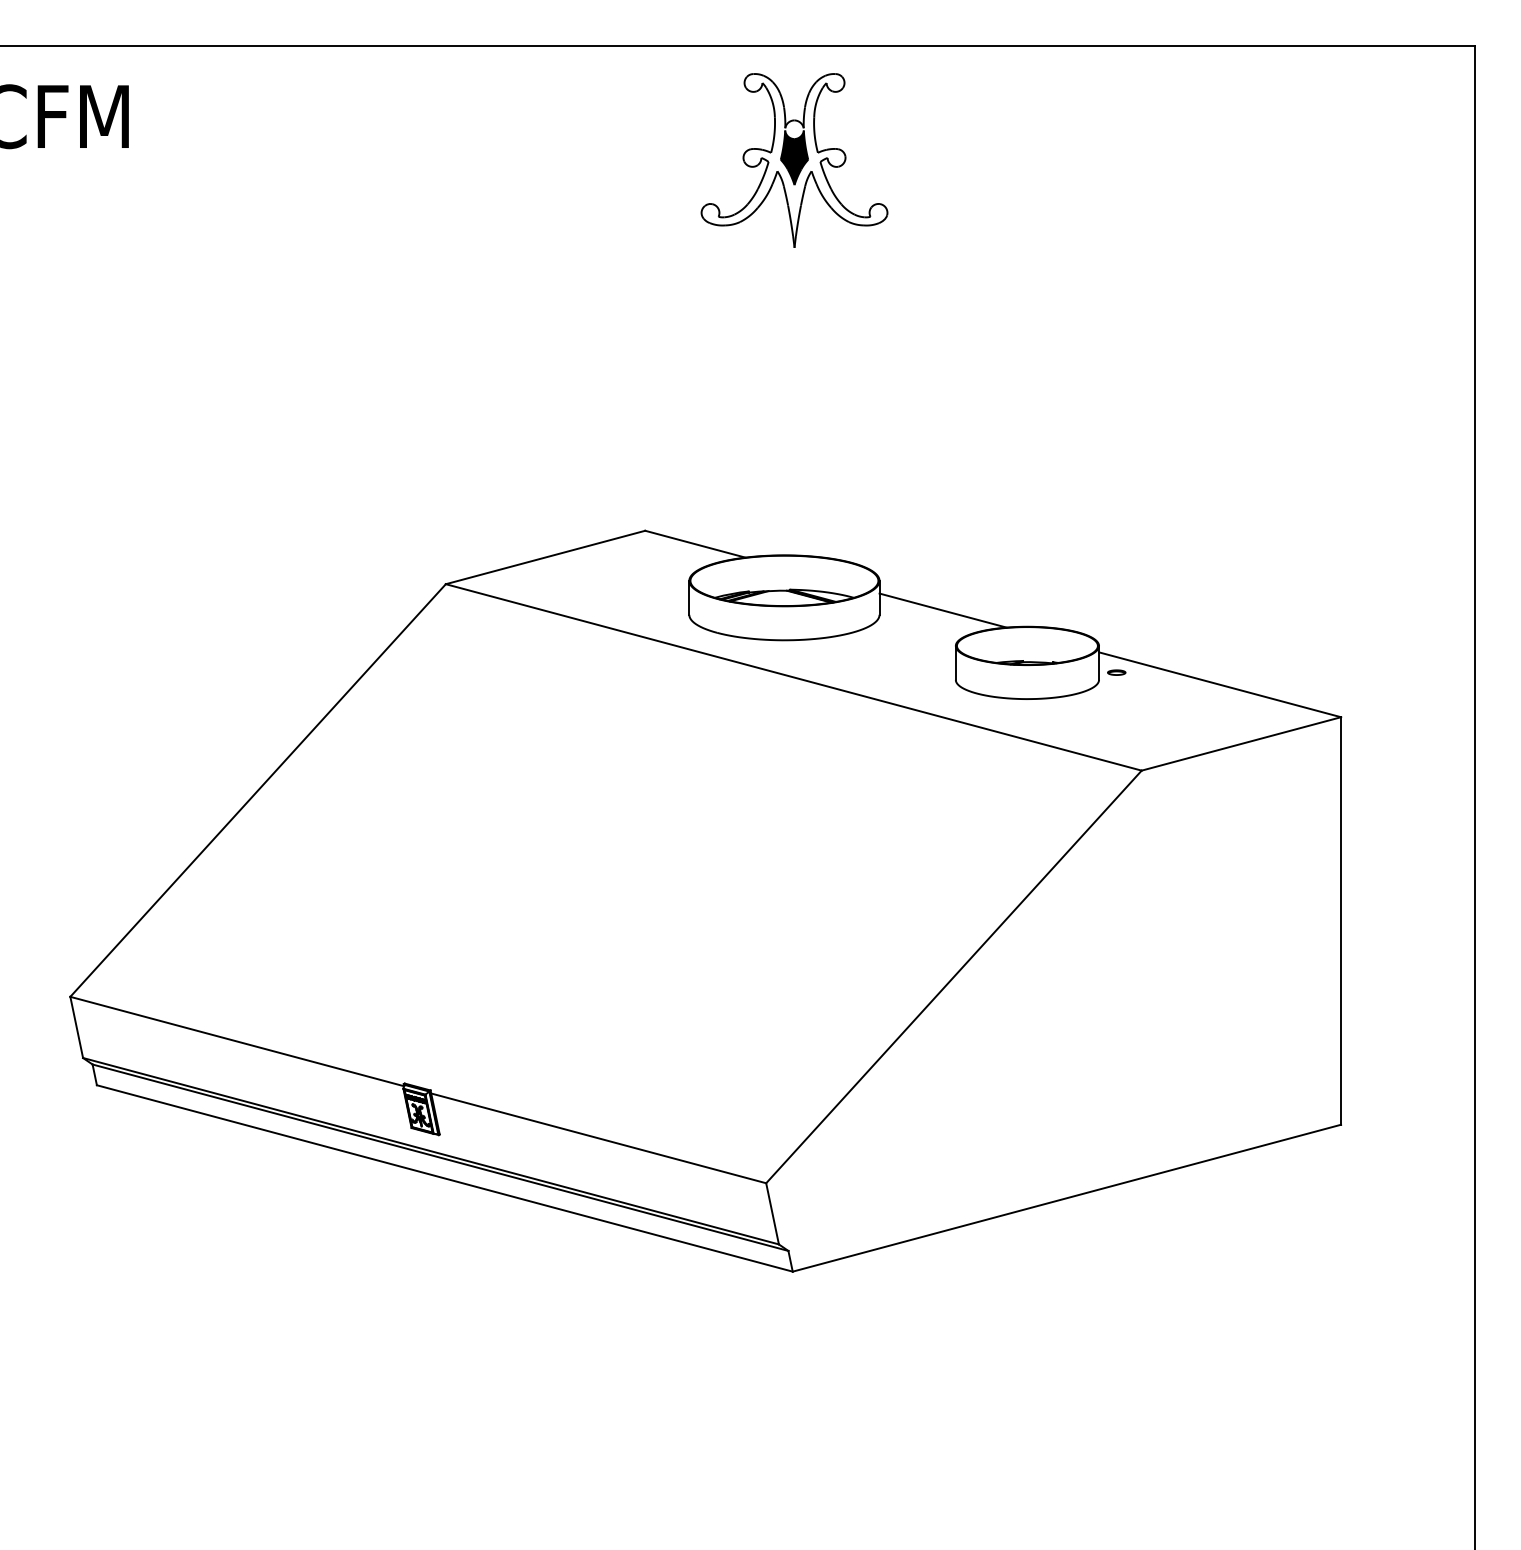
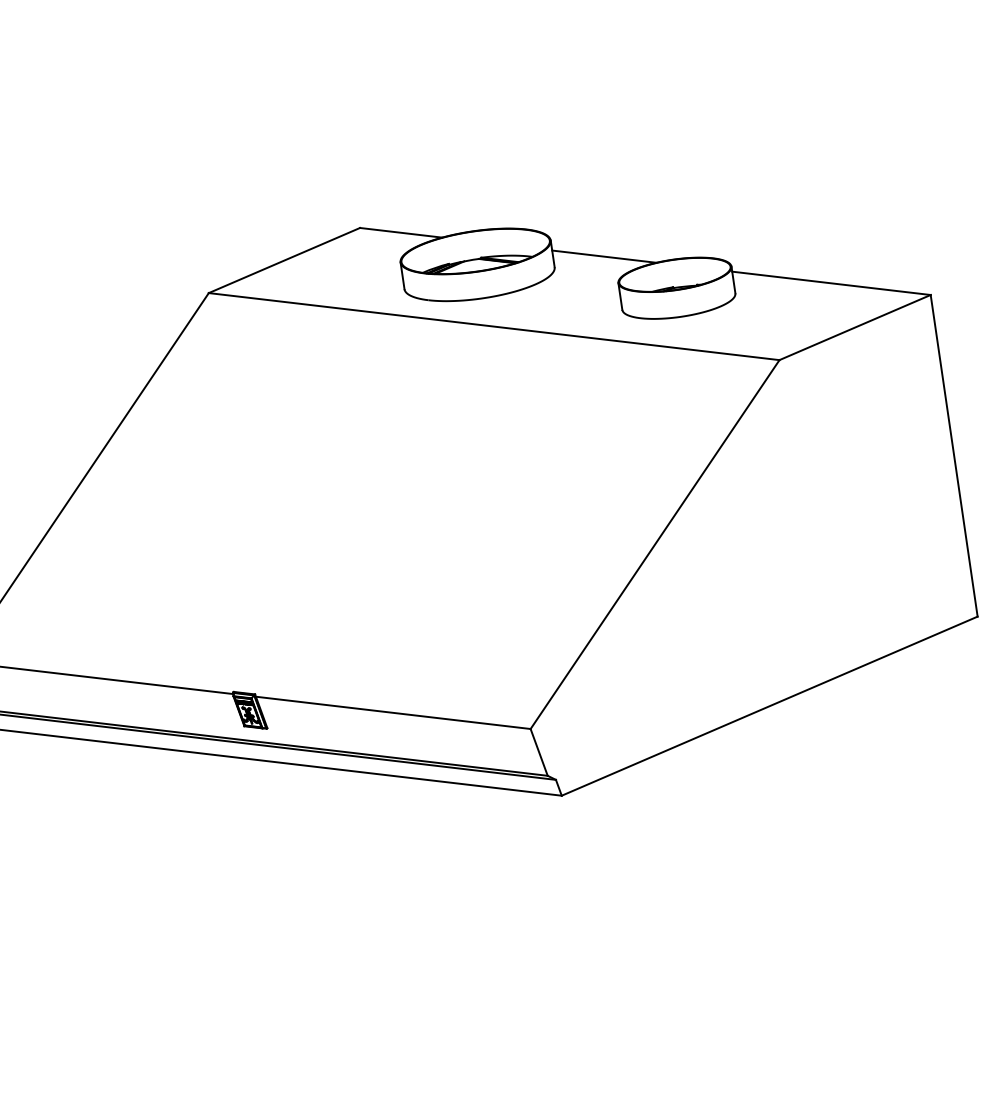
part: (1116, 672) -> (748, 285), removed

